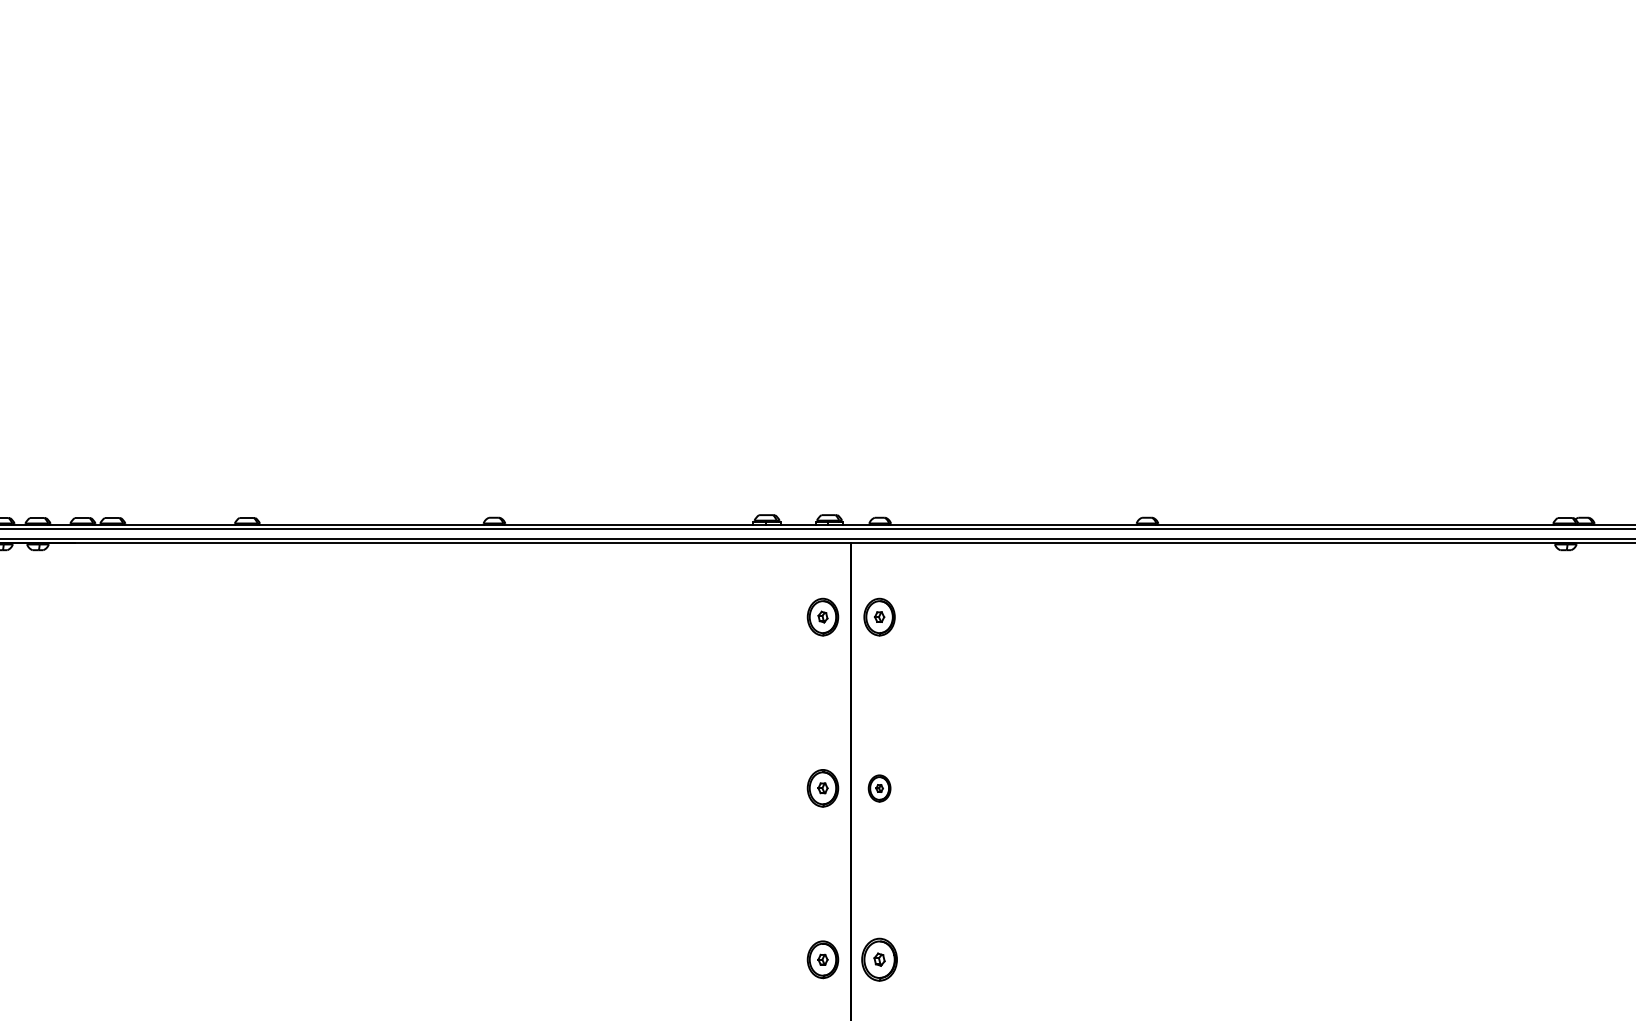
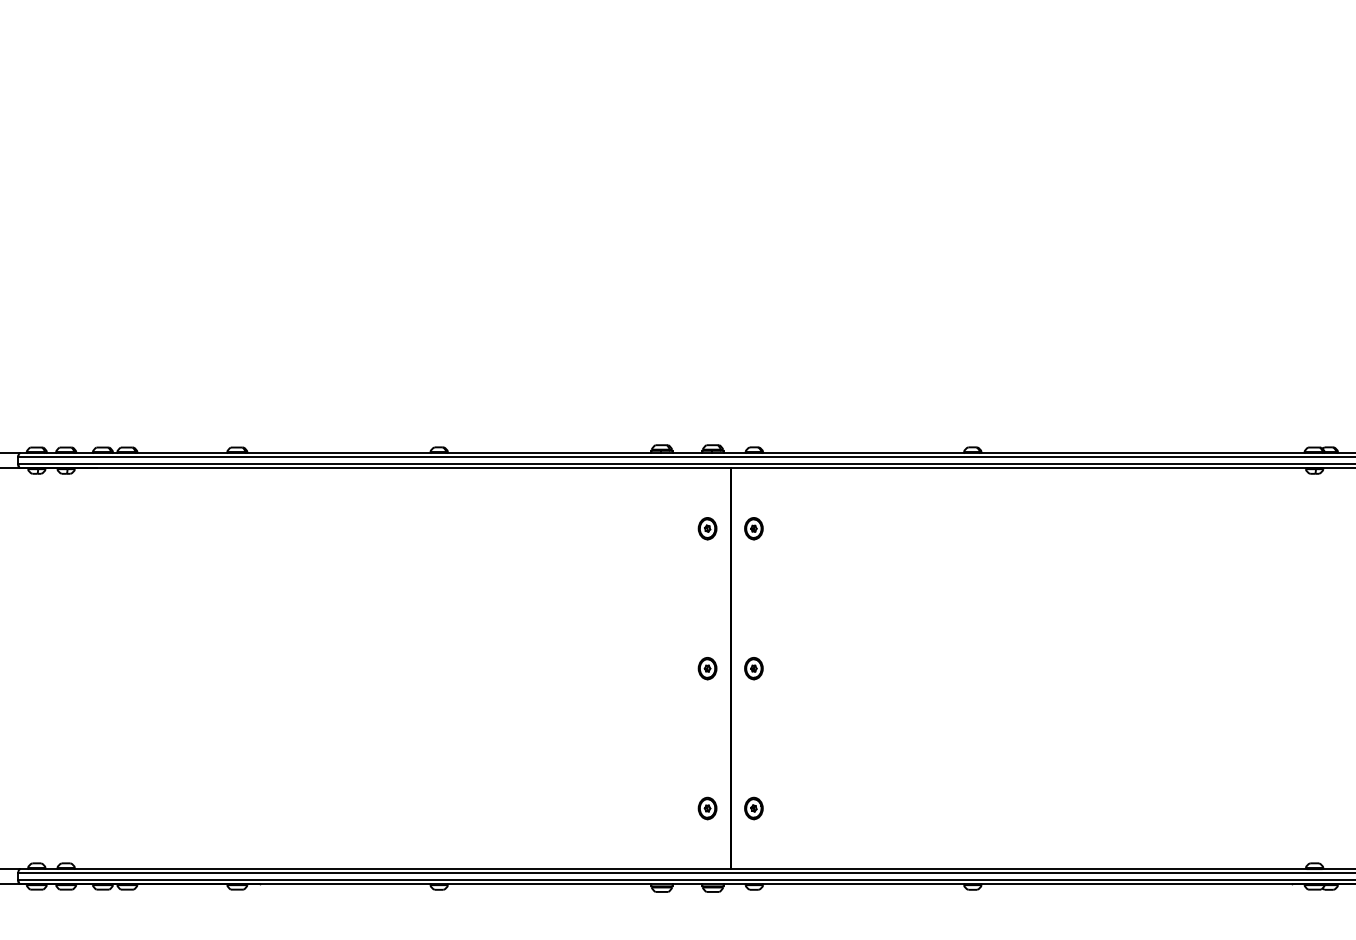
part: (822, 617) -> (707, 528), size x0.71
part: (879, 617) -> (753, 528), size x0.71
part: (822, 788) -> (707, 668), size x0.71
part: (822, 959) -> (707, 808), size x0.71
part: (879, 959) -> (753, 808), size x0.62

